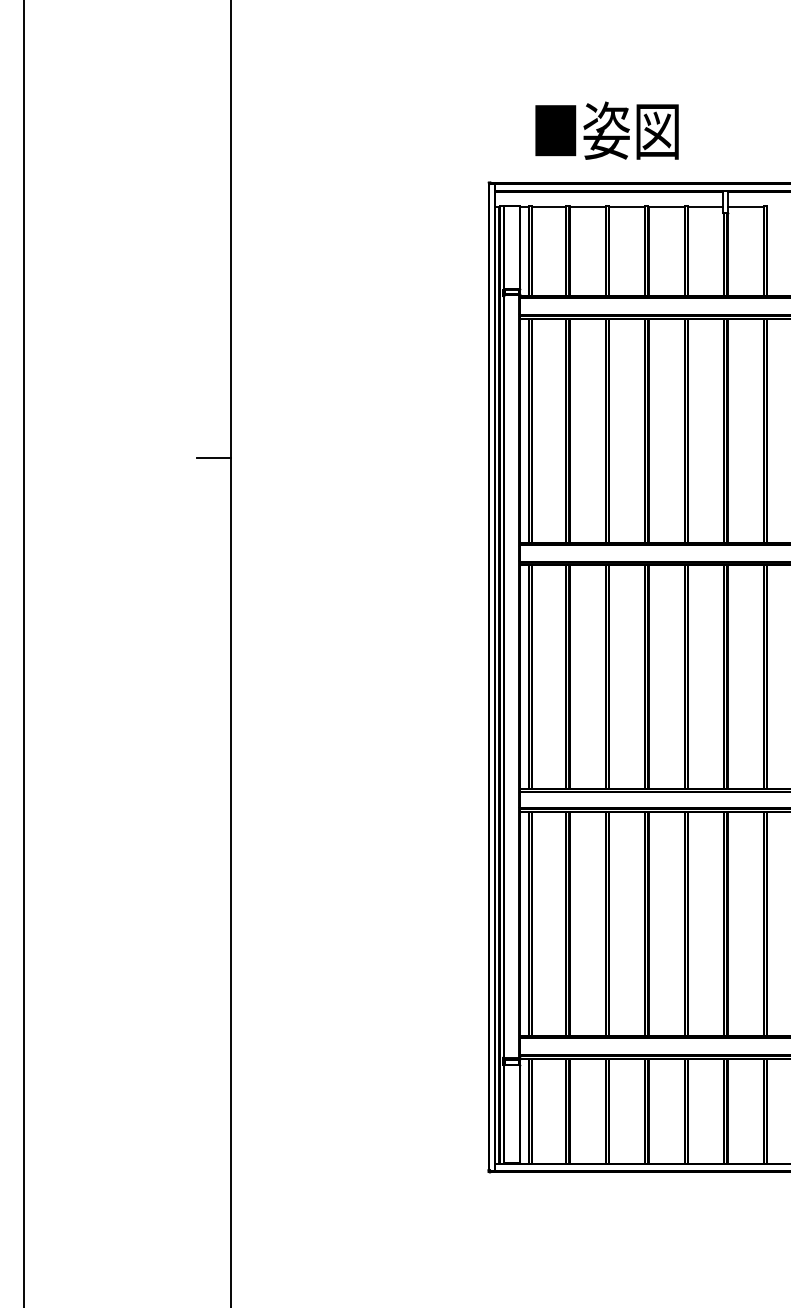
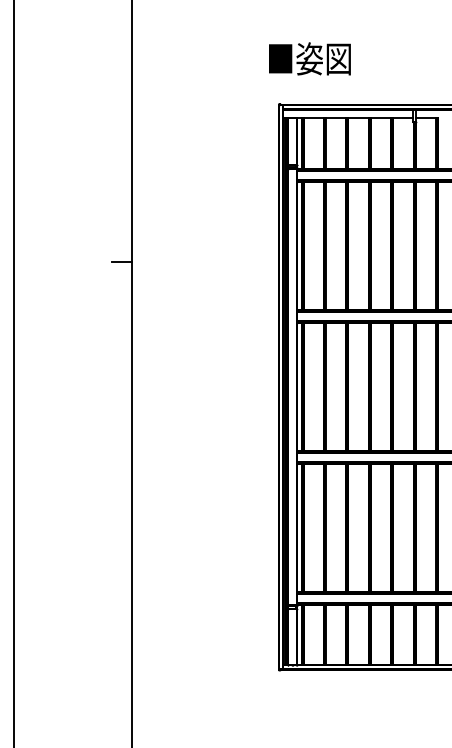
text: (606, 130) -> (309, 58), moved

